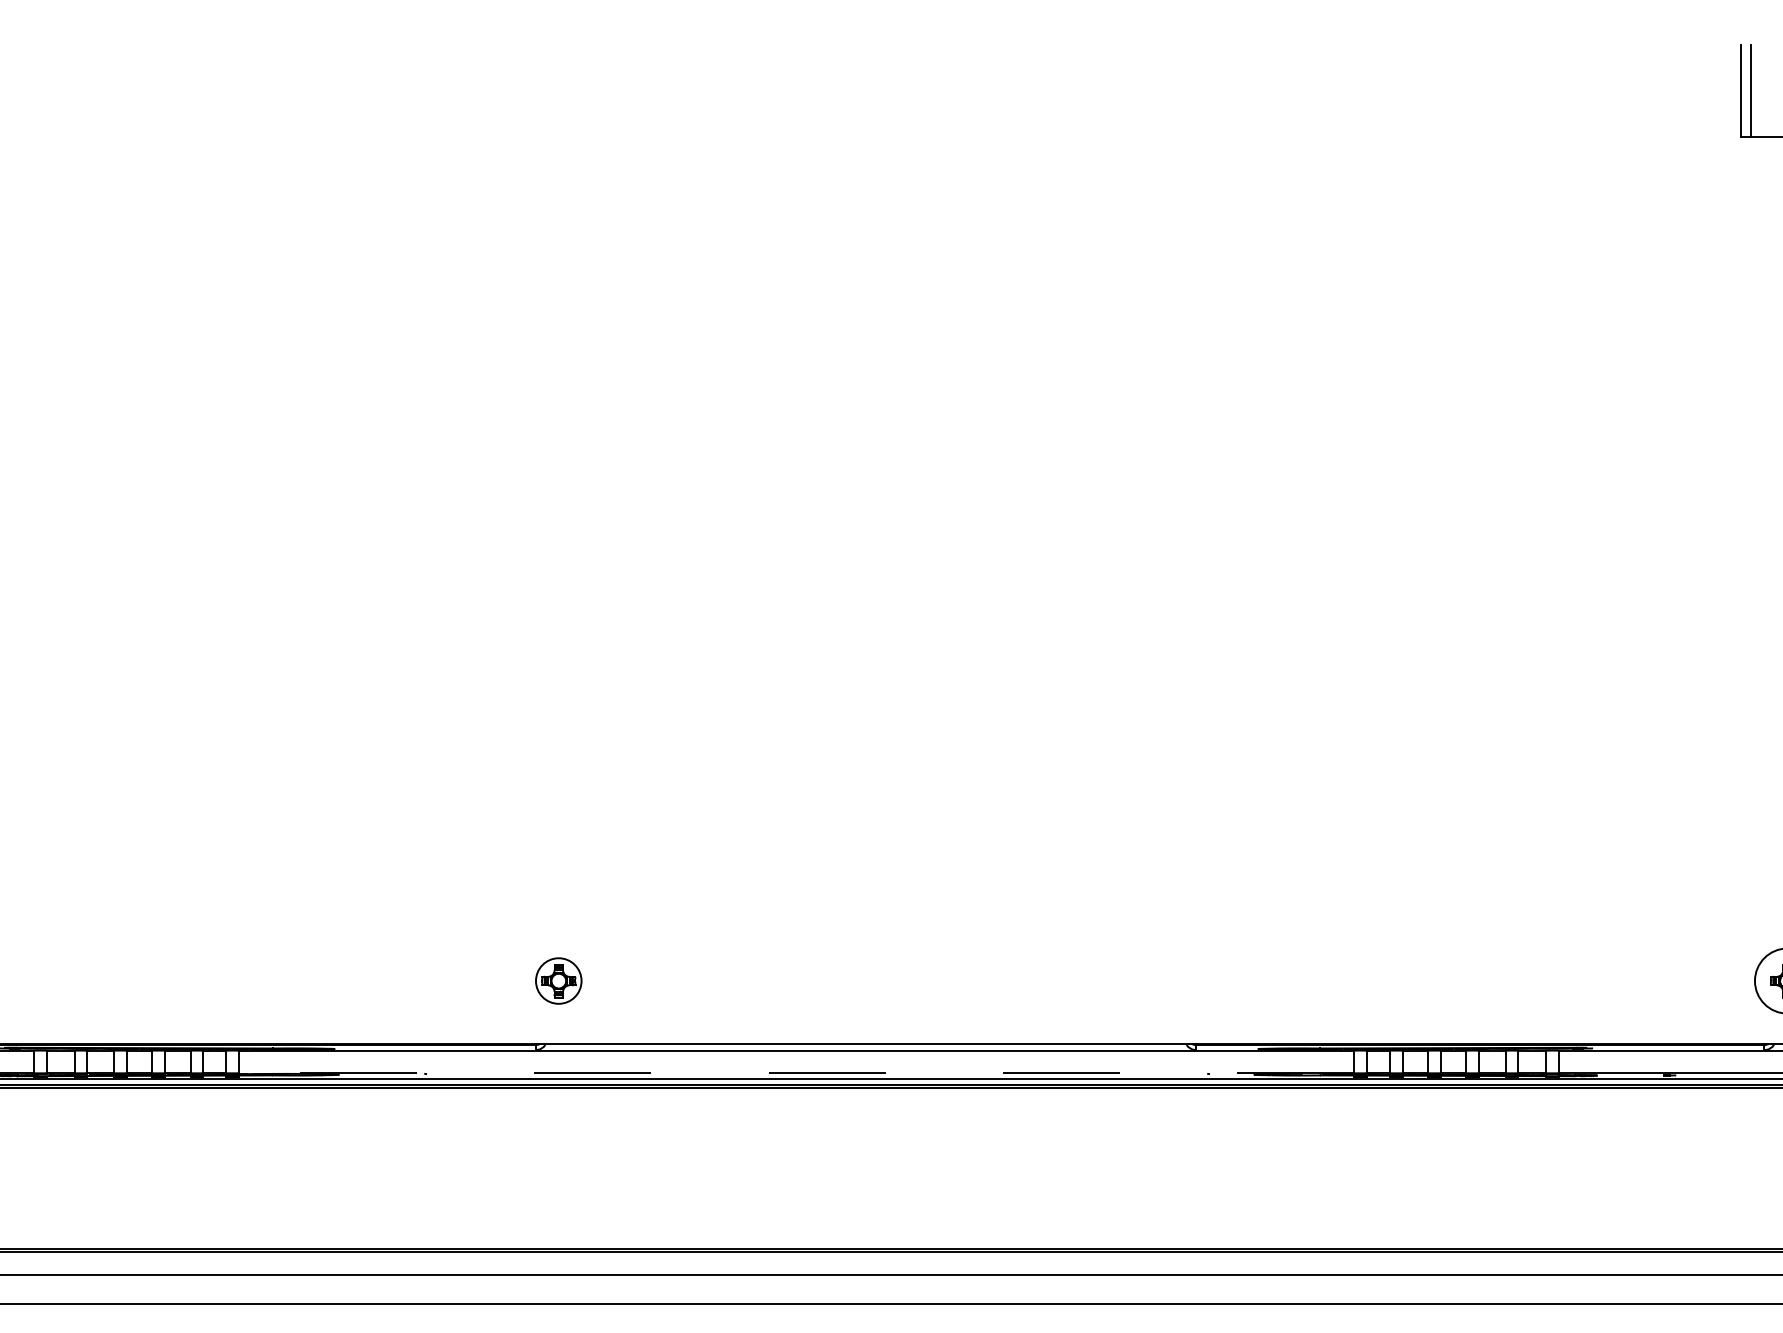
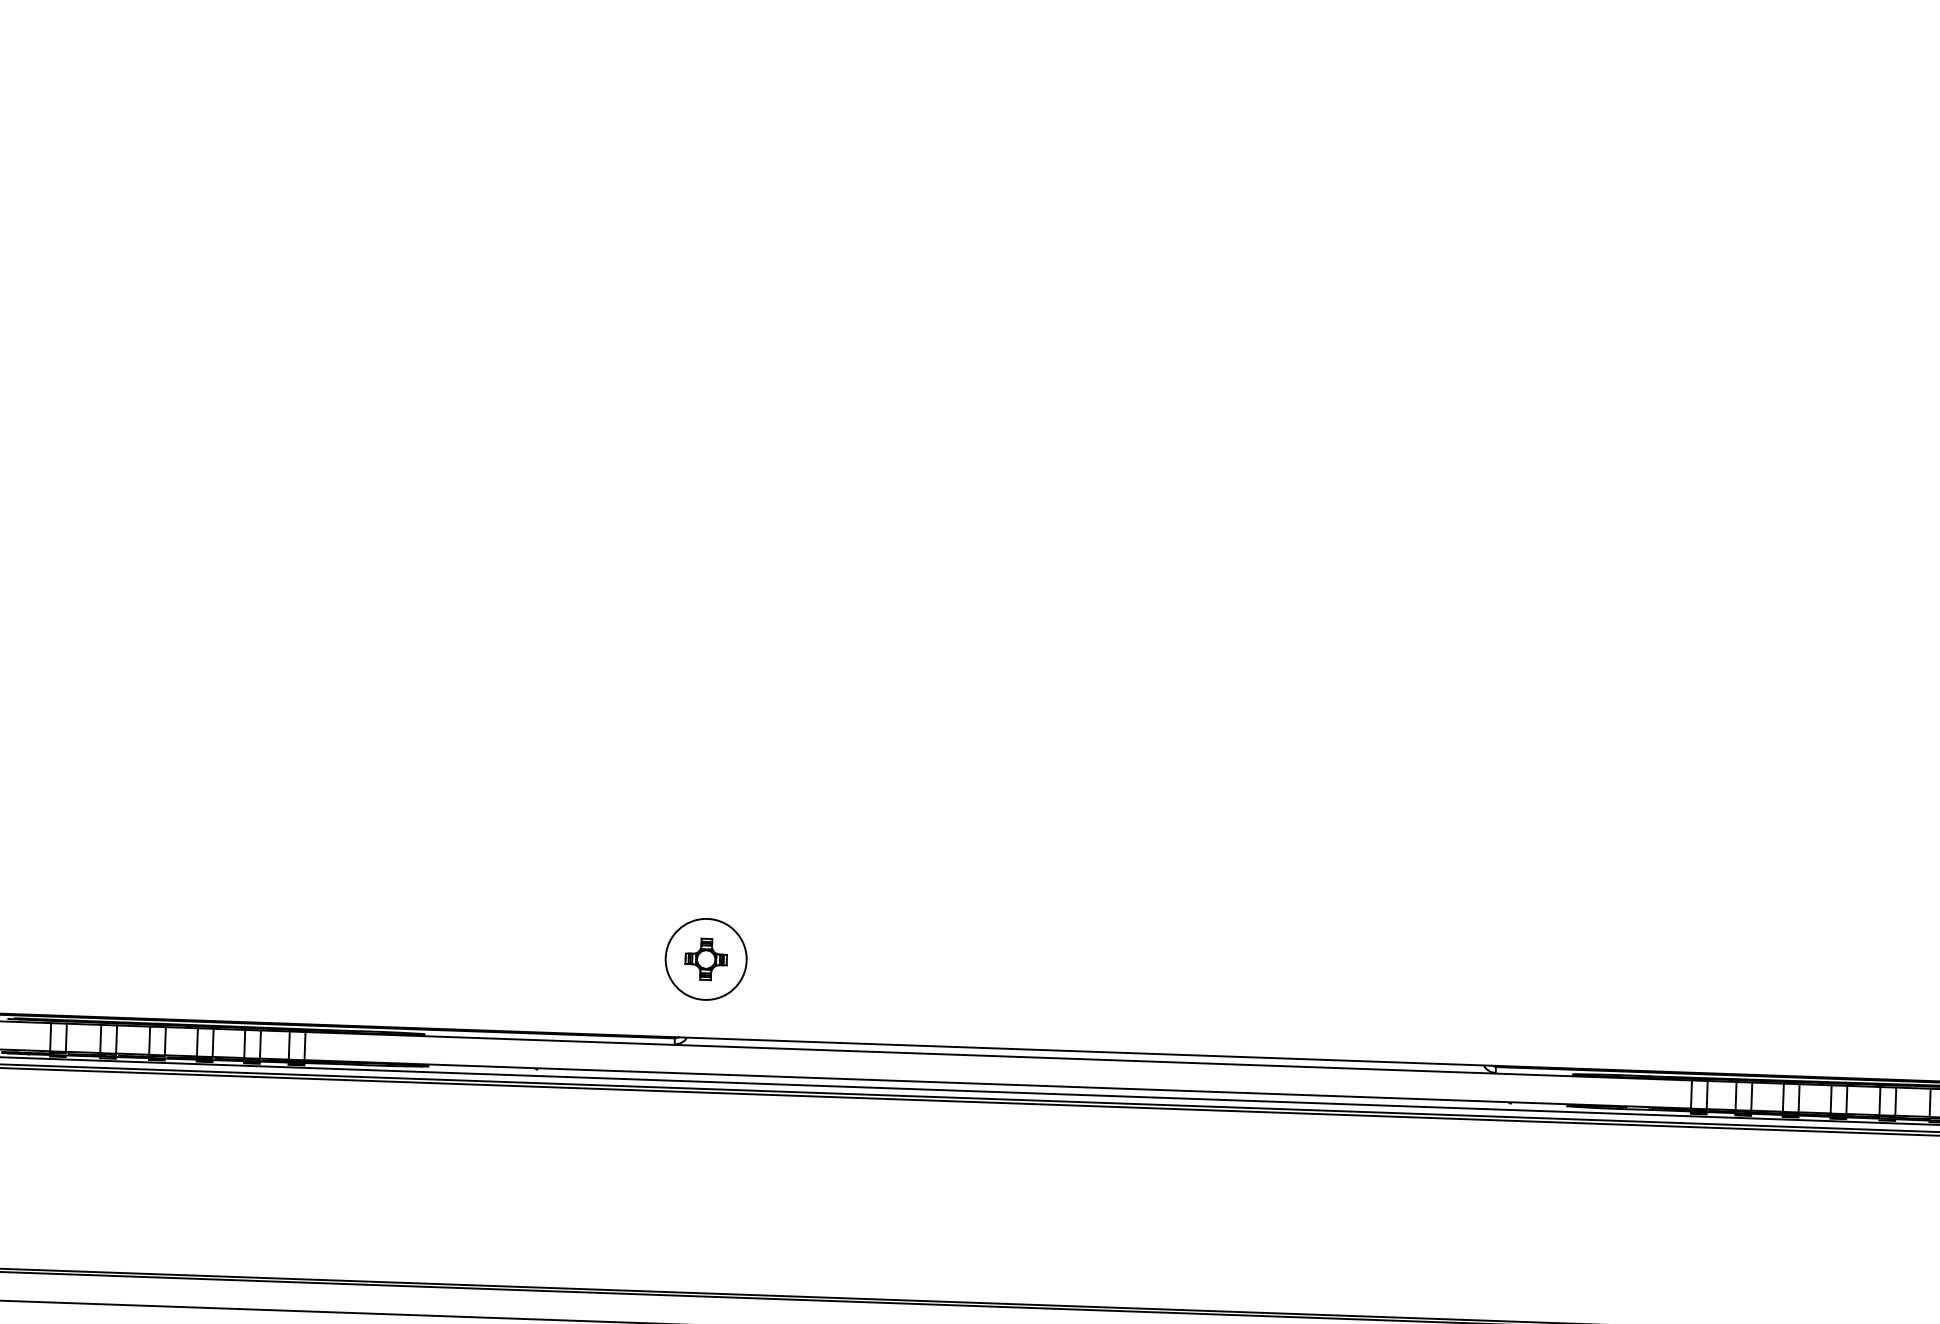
circle: (558, 980) -> (705, 958), size x1.43
line: (796, 1073) -> (997, 1084), dashed -> solid

